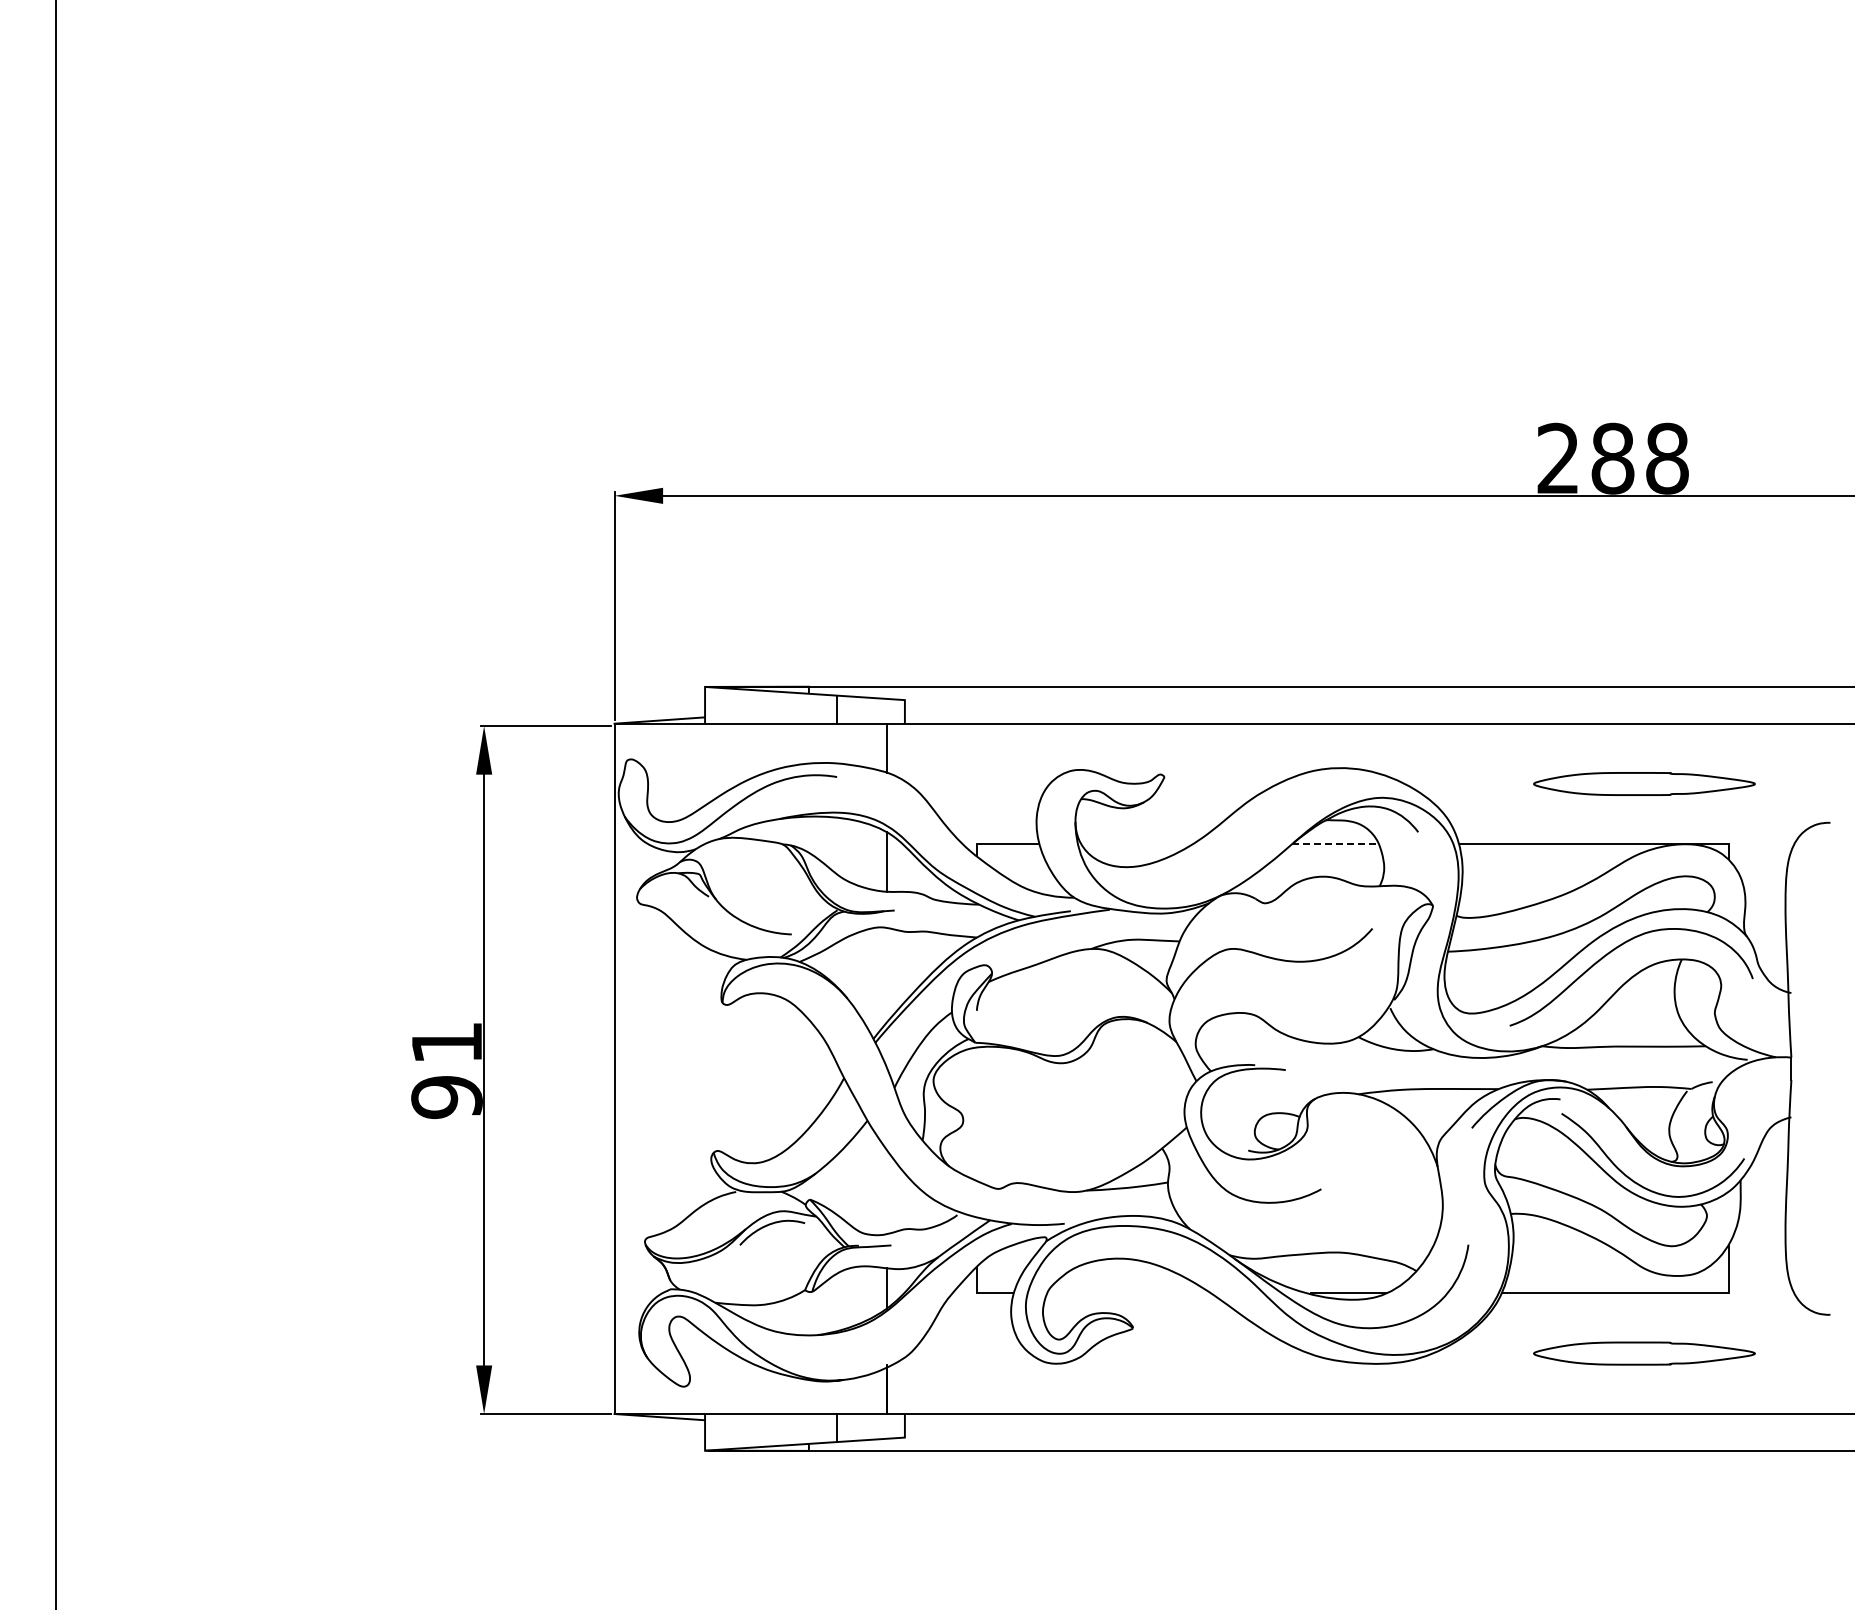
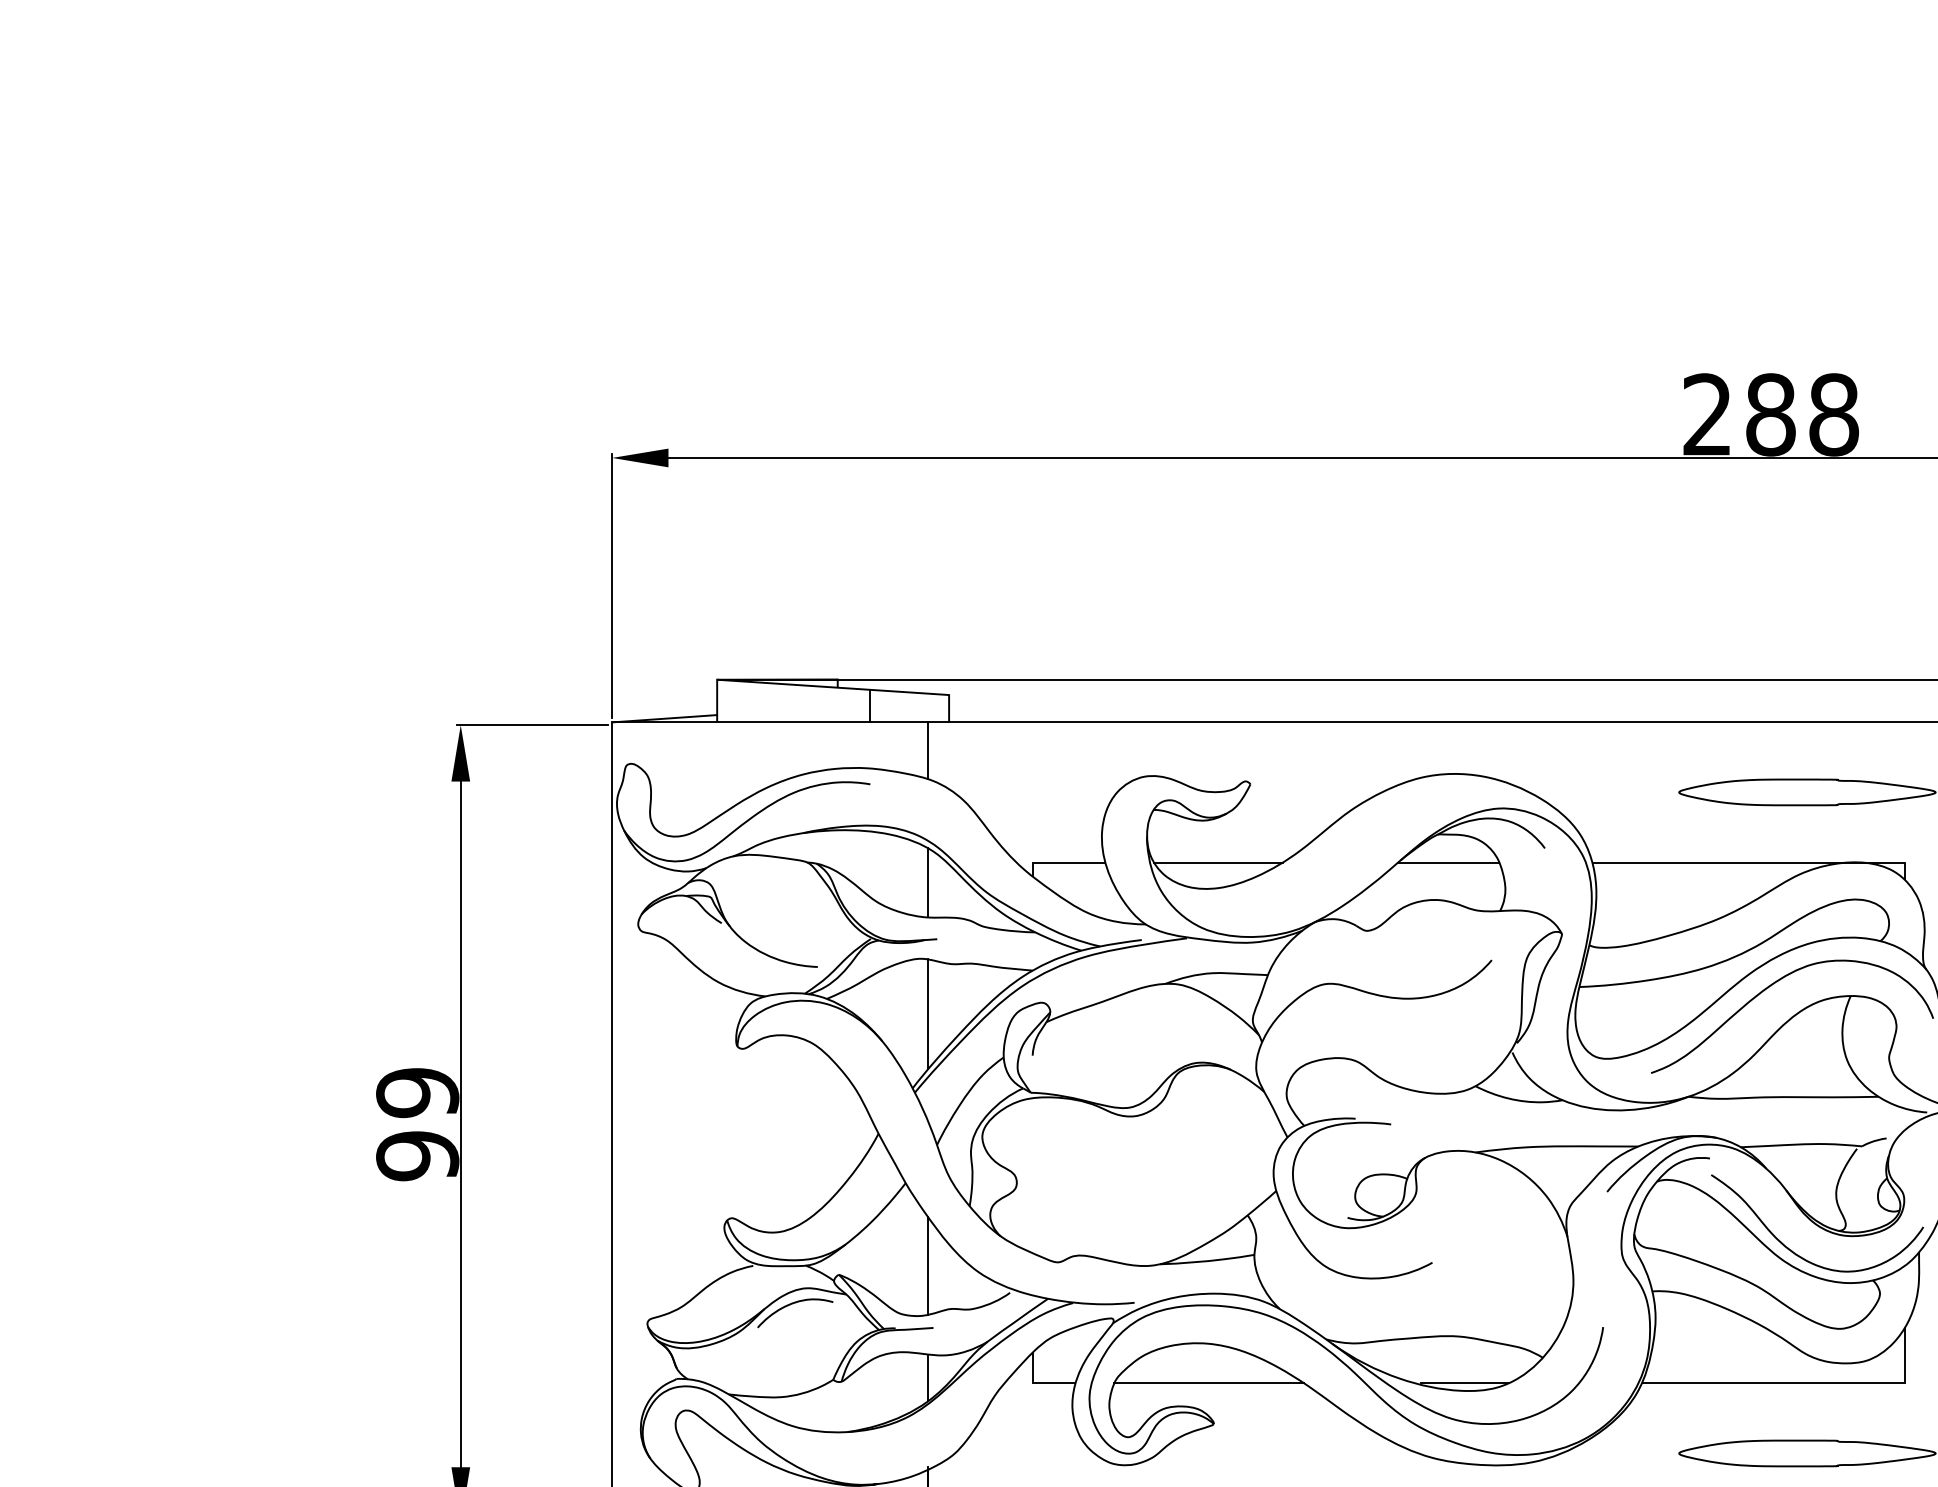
line: (1136, 844) -> (1217, 862), added
line: (1335, 844) -> (1448, 862), dashed -> solid
line: (886, 974) -> (927, 1013), added
text: (446, 1042) -> (417, 1092), 91 -> 99
line: (886, 1191) -> (927, 1265), added
line: (1128, 1293) -> (1208, 1383), added

